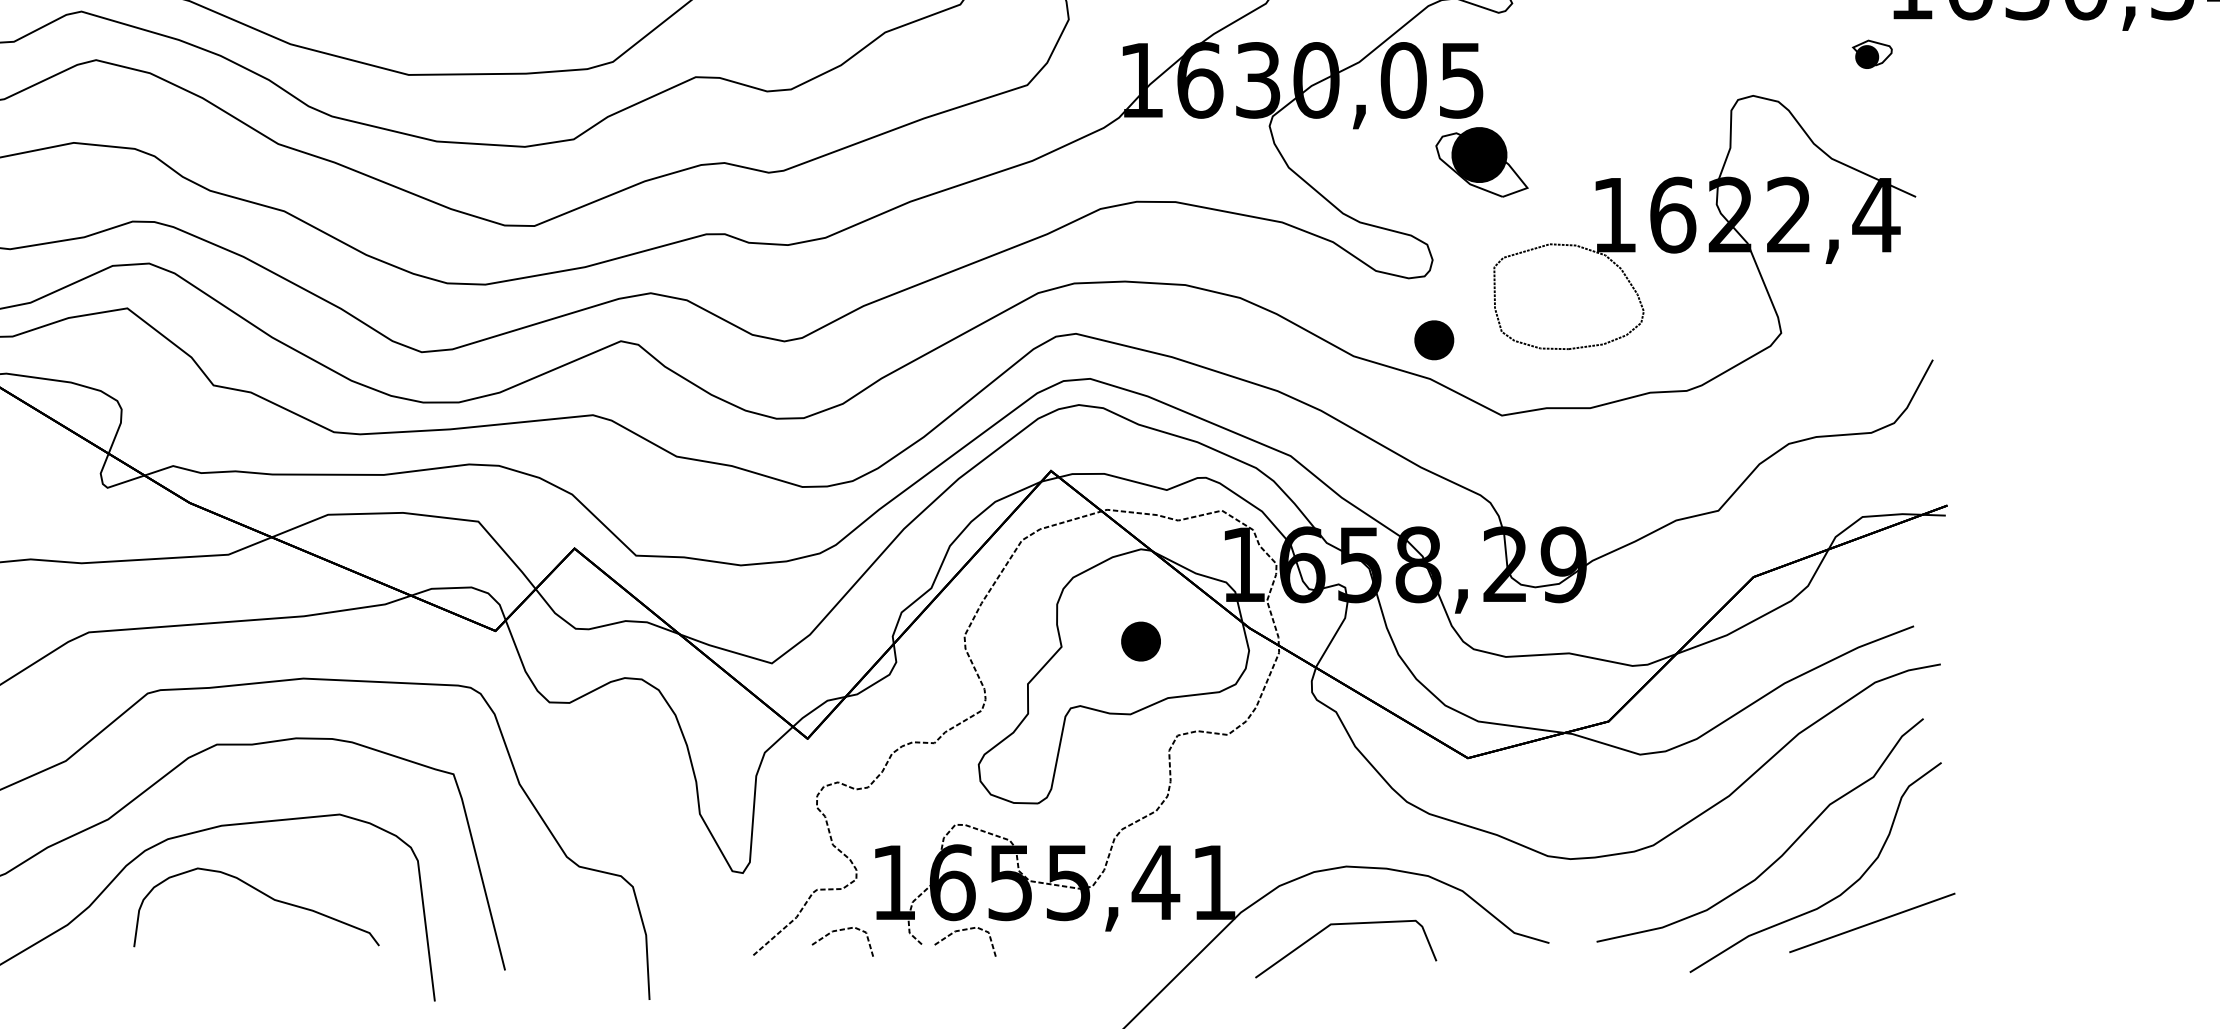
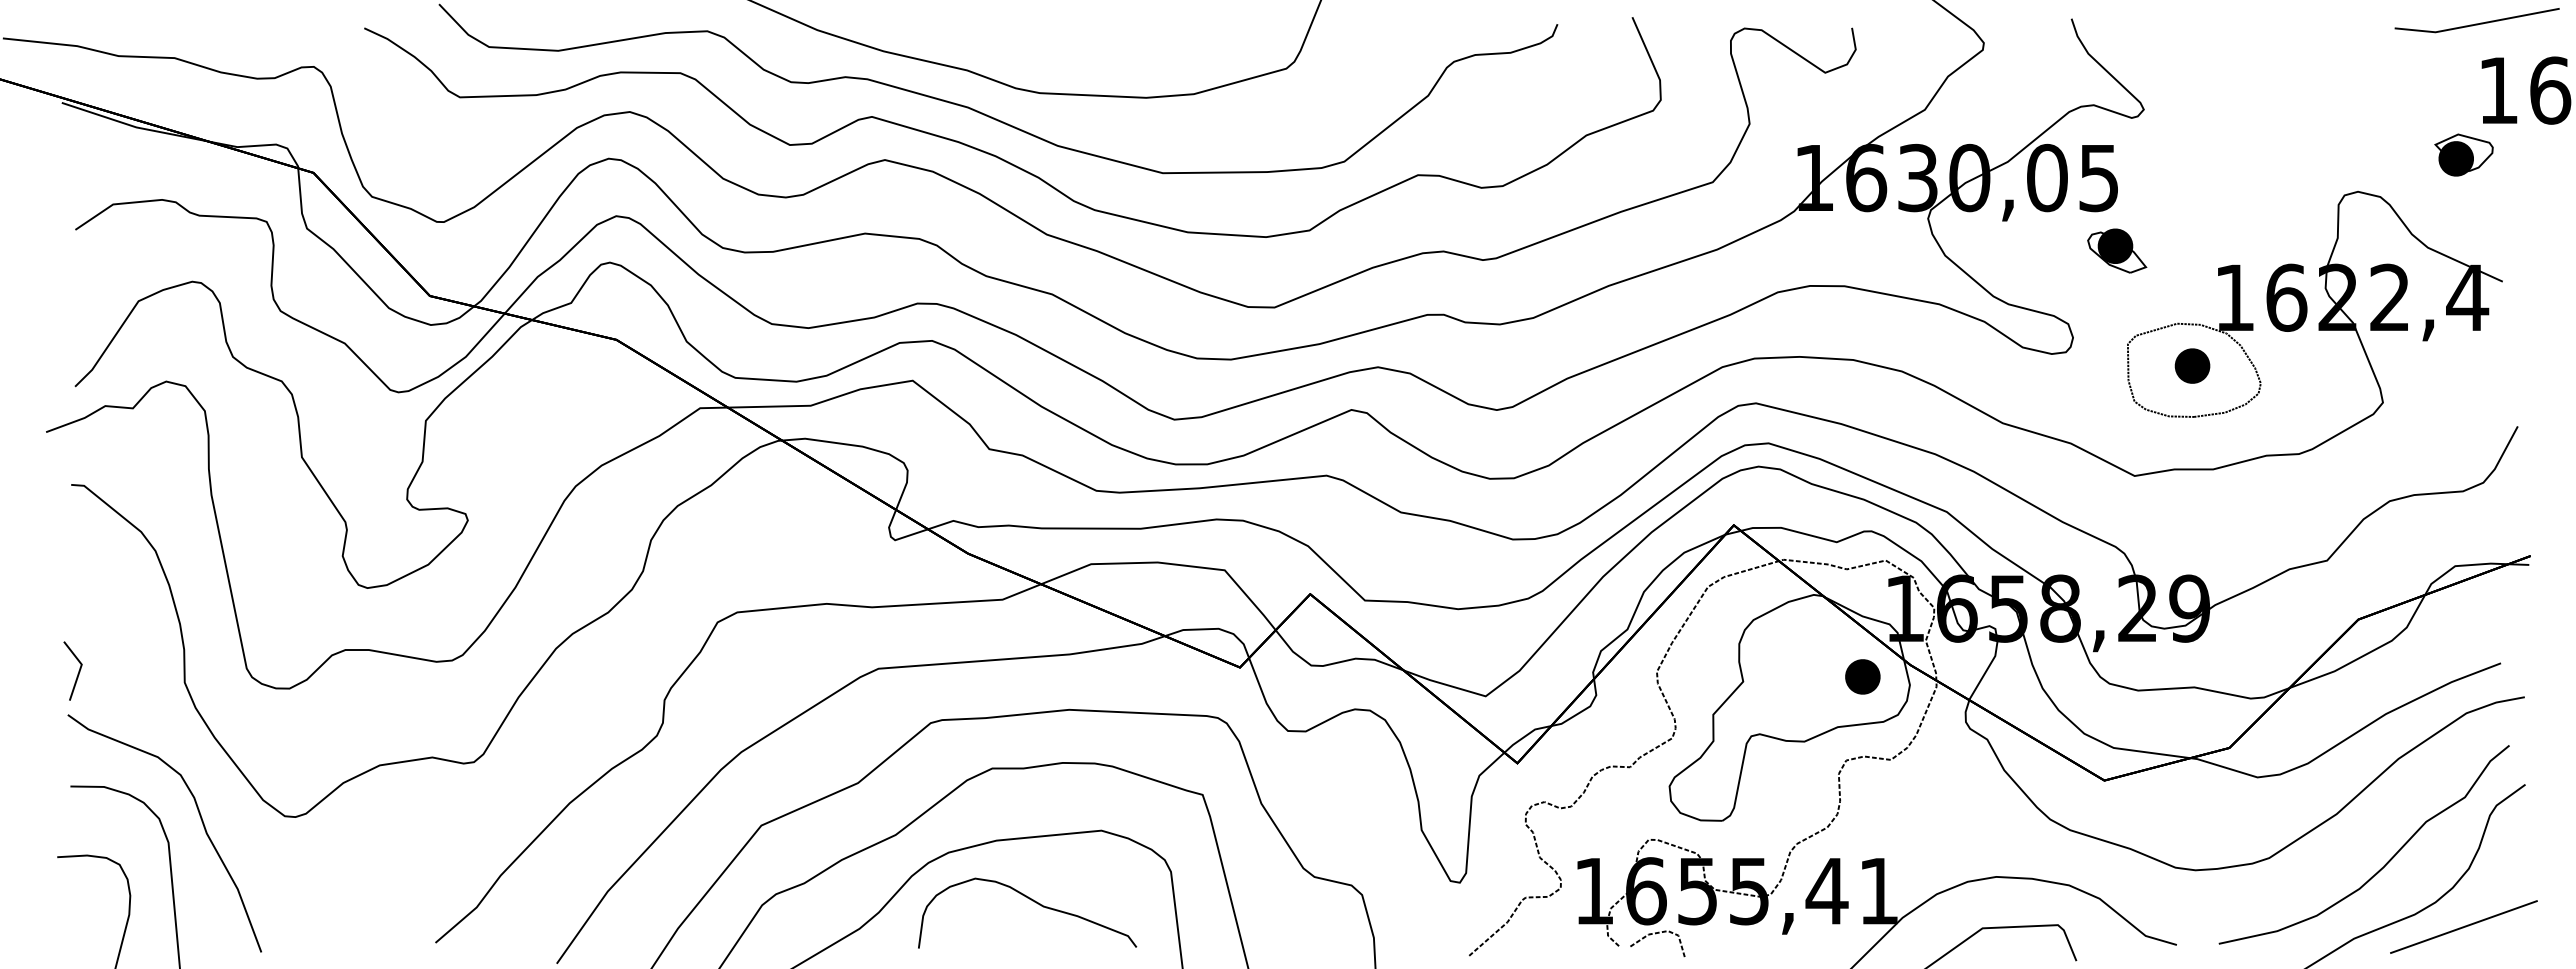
part: (1871, 53) -> (2463, 154), size x1.67
part: (1482, 161) -> (2117, 250), size x0.71
part: (1434, 339) -> (2192, 365), moved
part: (1140, 641) -> (1862, 676), moved
line: (841, 931) -> (1547, 934), removed

